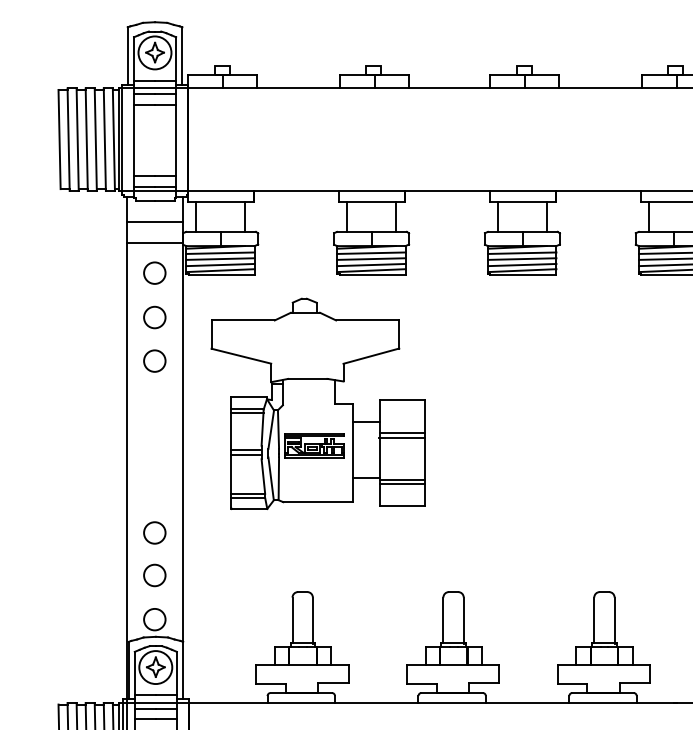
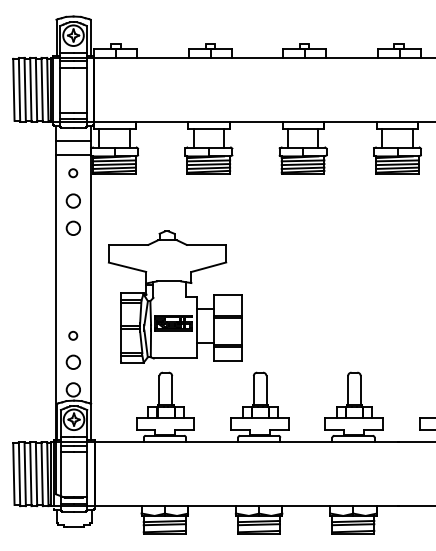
circle: (153, 271) -> (72, 172), size x0.6
part: (318, 402) -> (175, 296), moved
circle: (153, 532) -> (72, 335), size x0.6

